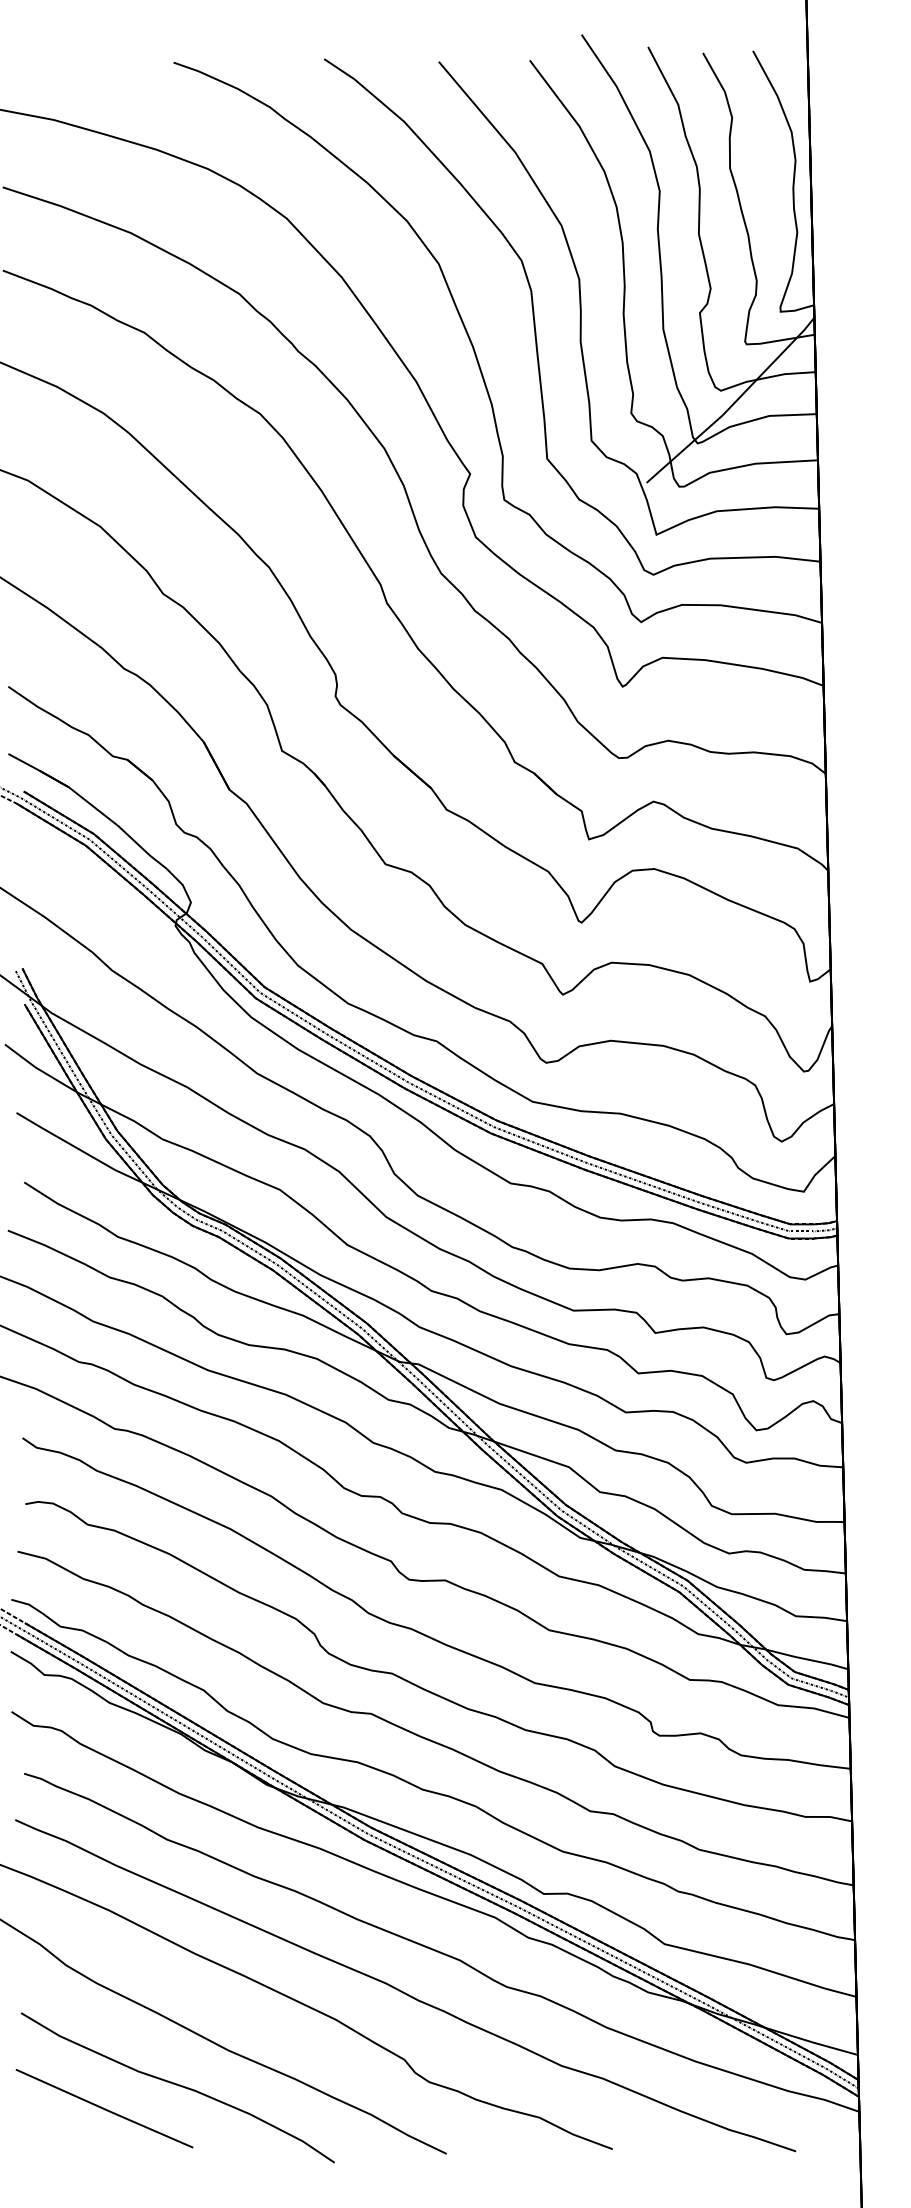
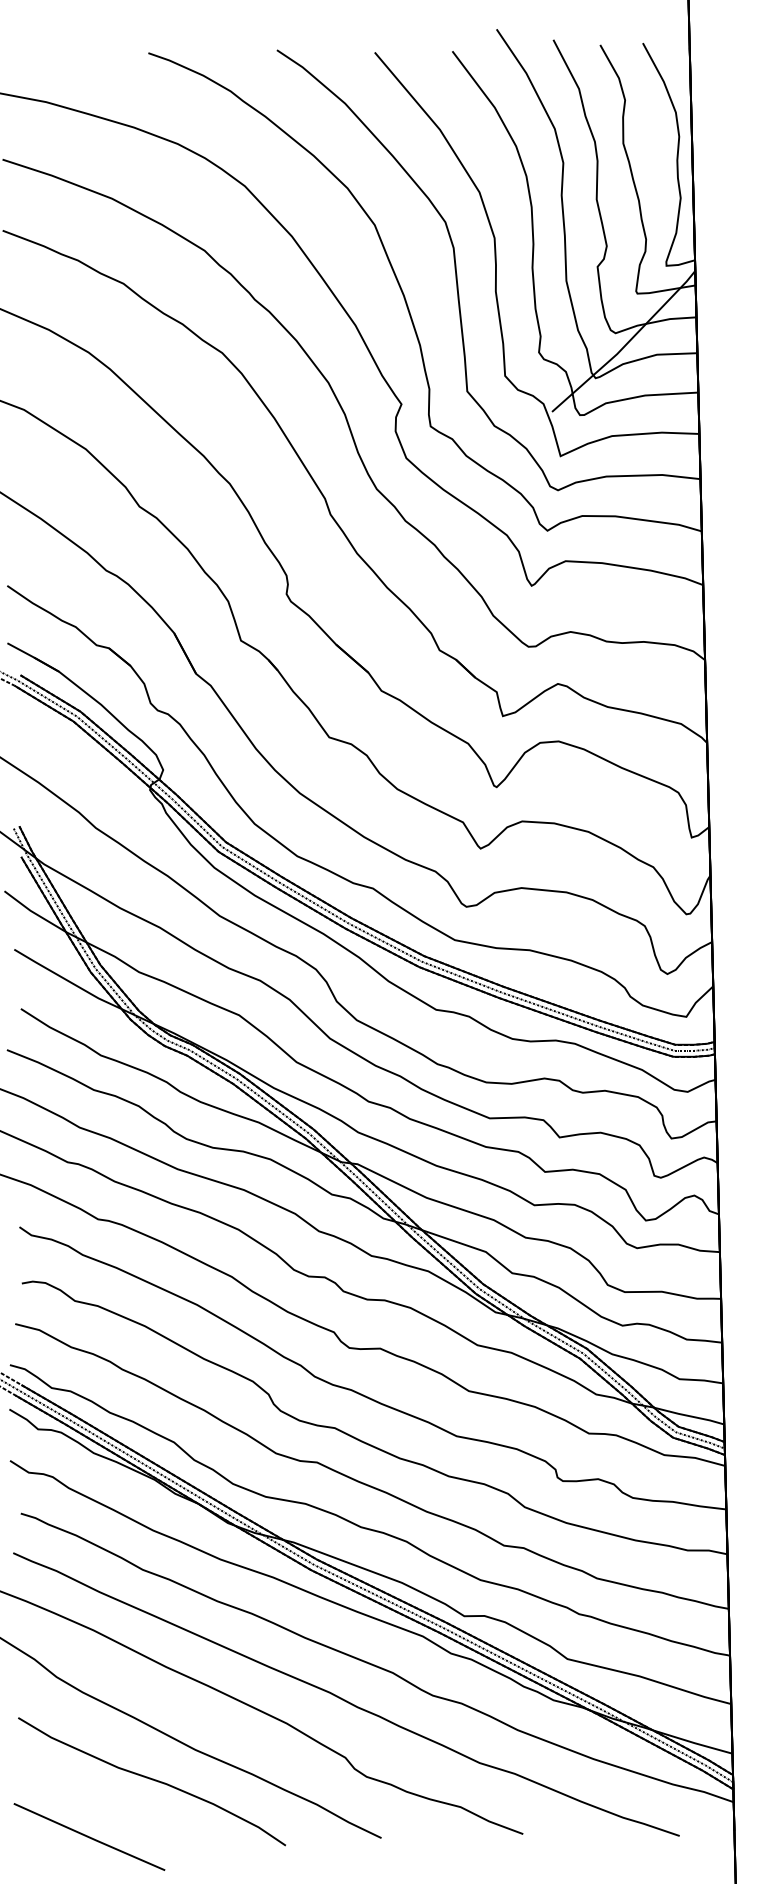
line: (104, 2108) -> (89, 1836), moved

